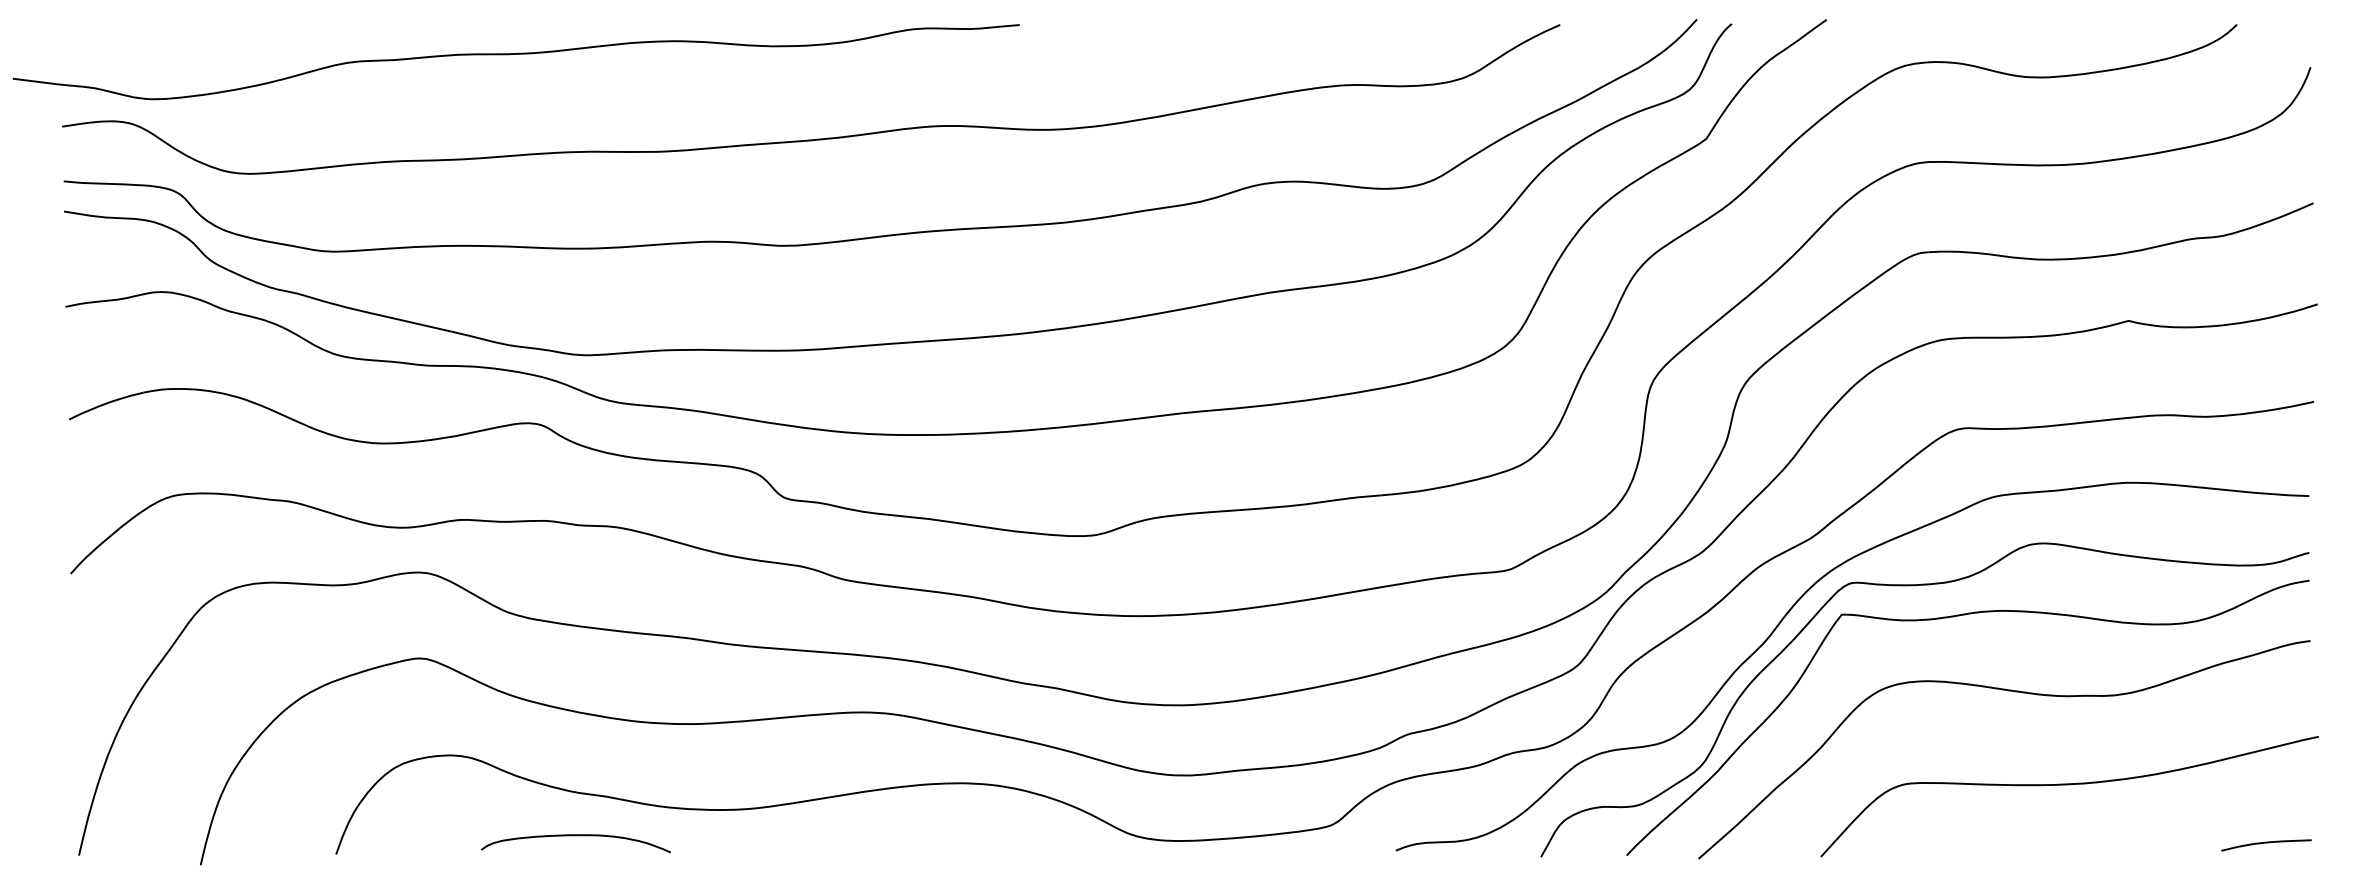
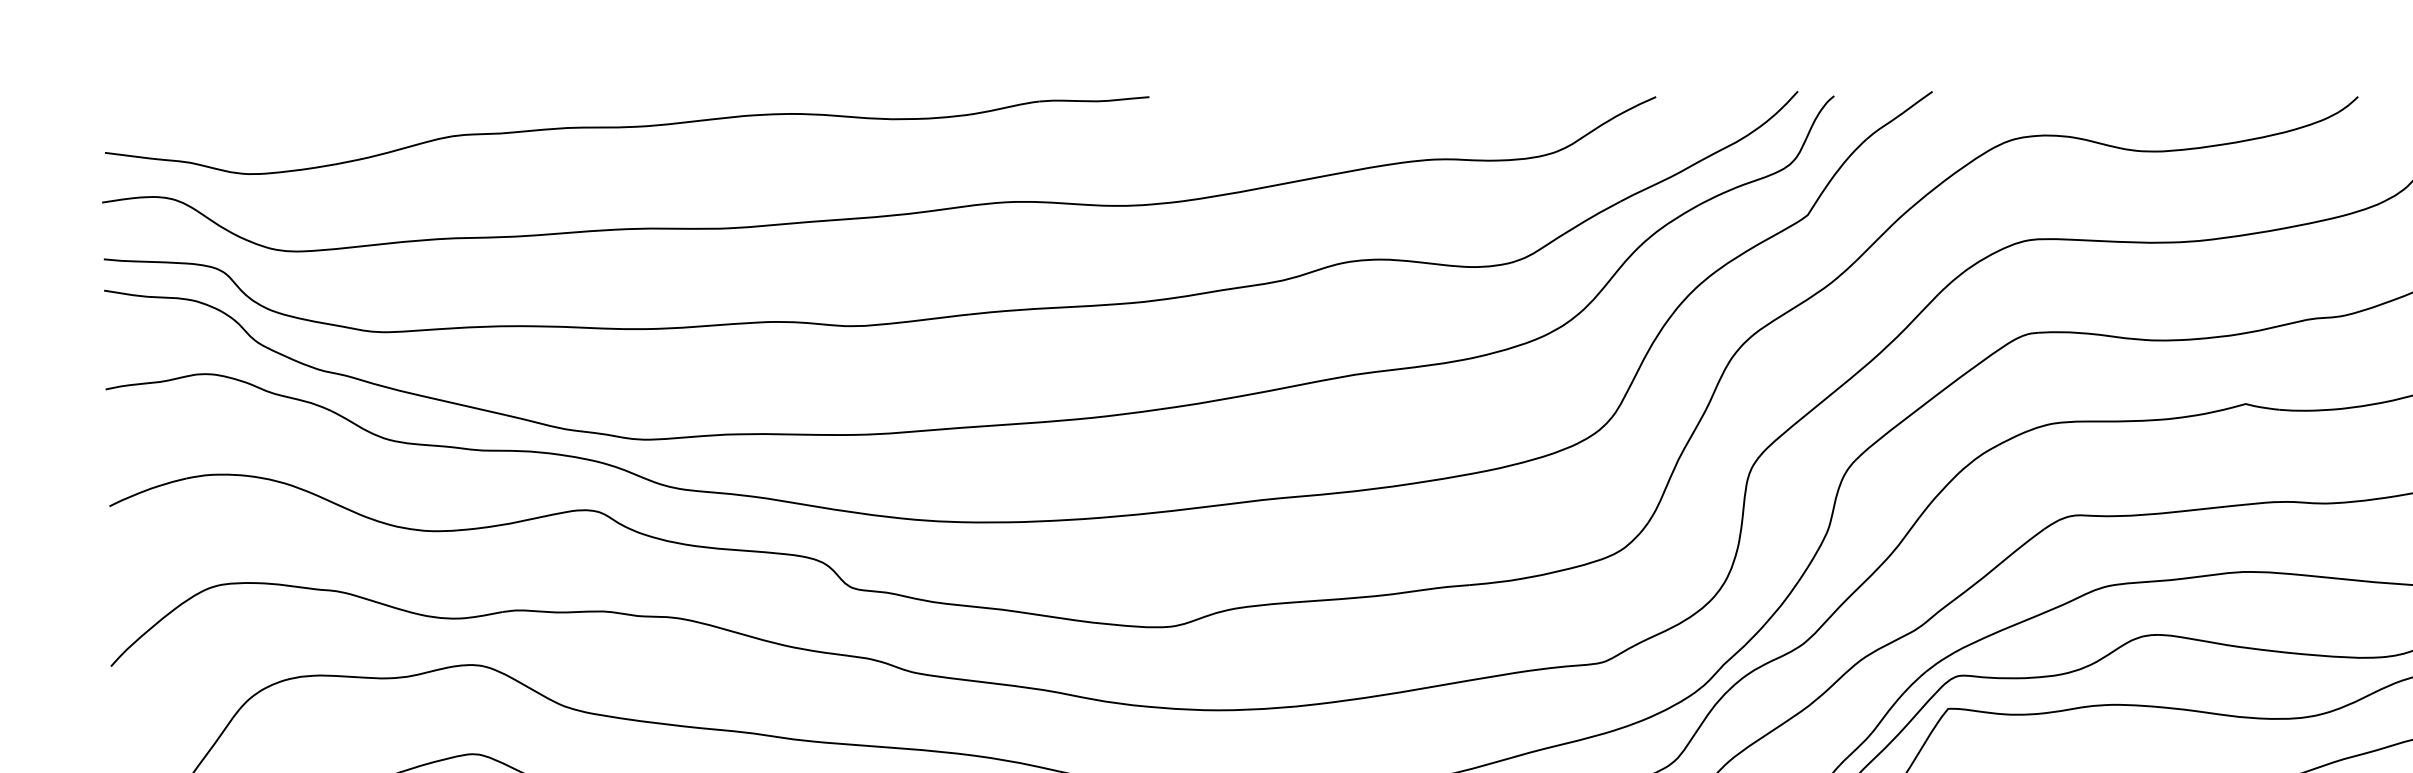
part: (515, 54) -> (626, 127), moved

